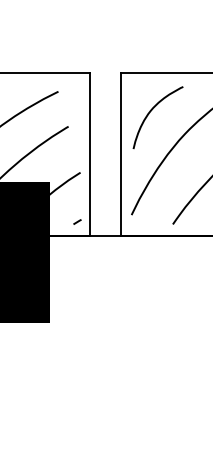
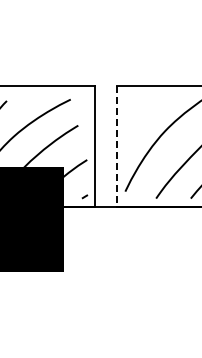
curve: (153, 110) -> (141, 113), removed
line: (121, 154) -> (117, 146), solid -> dashed

